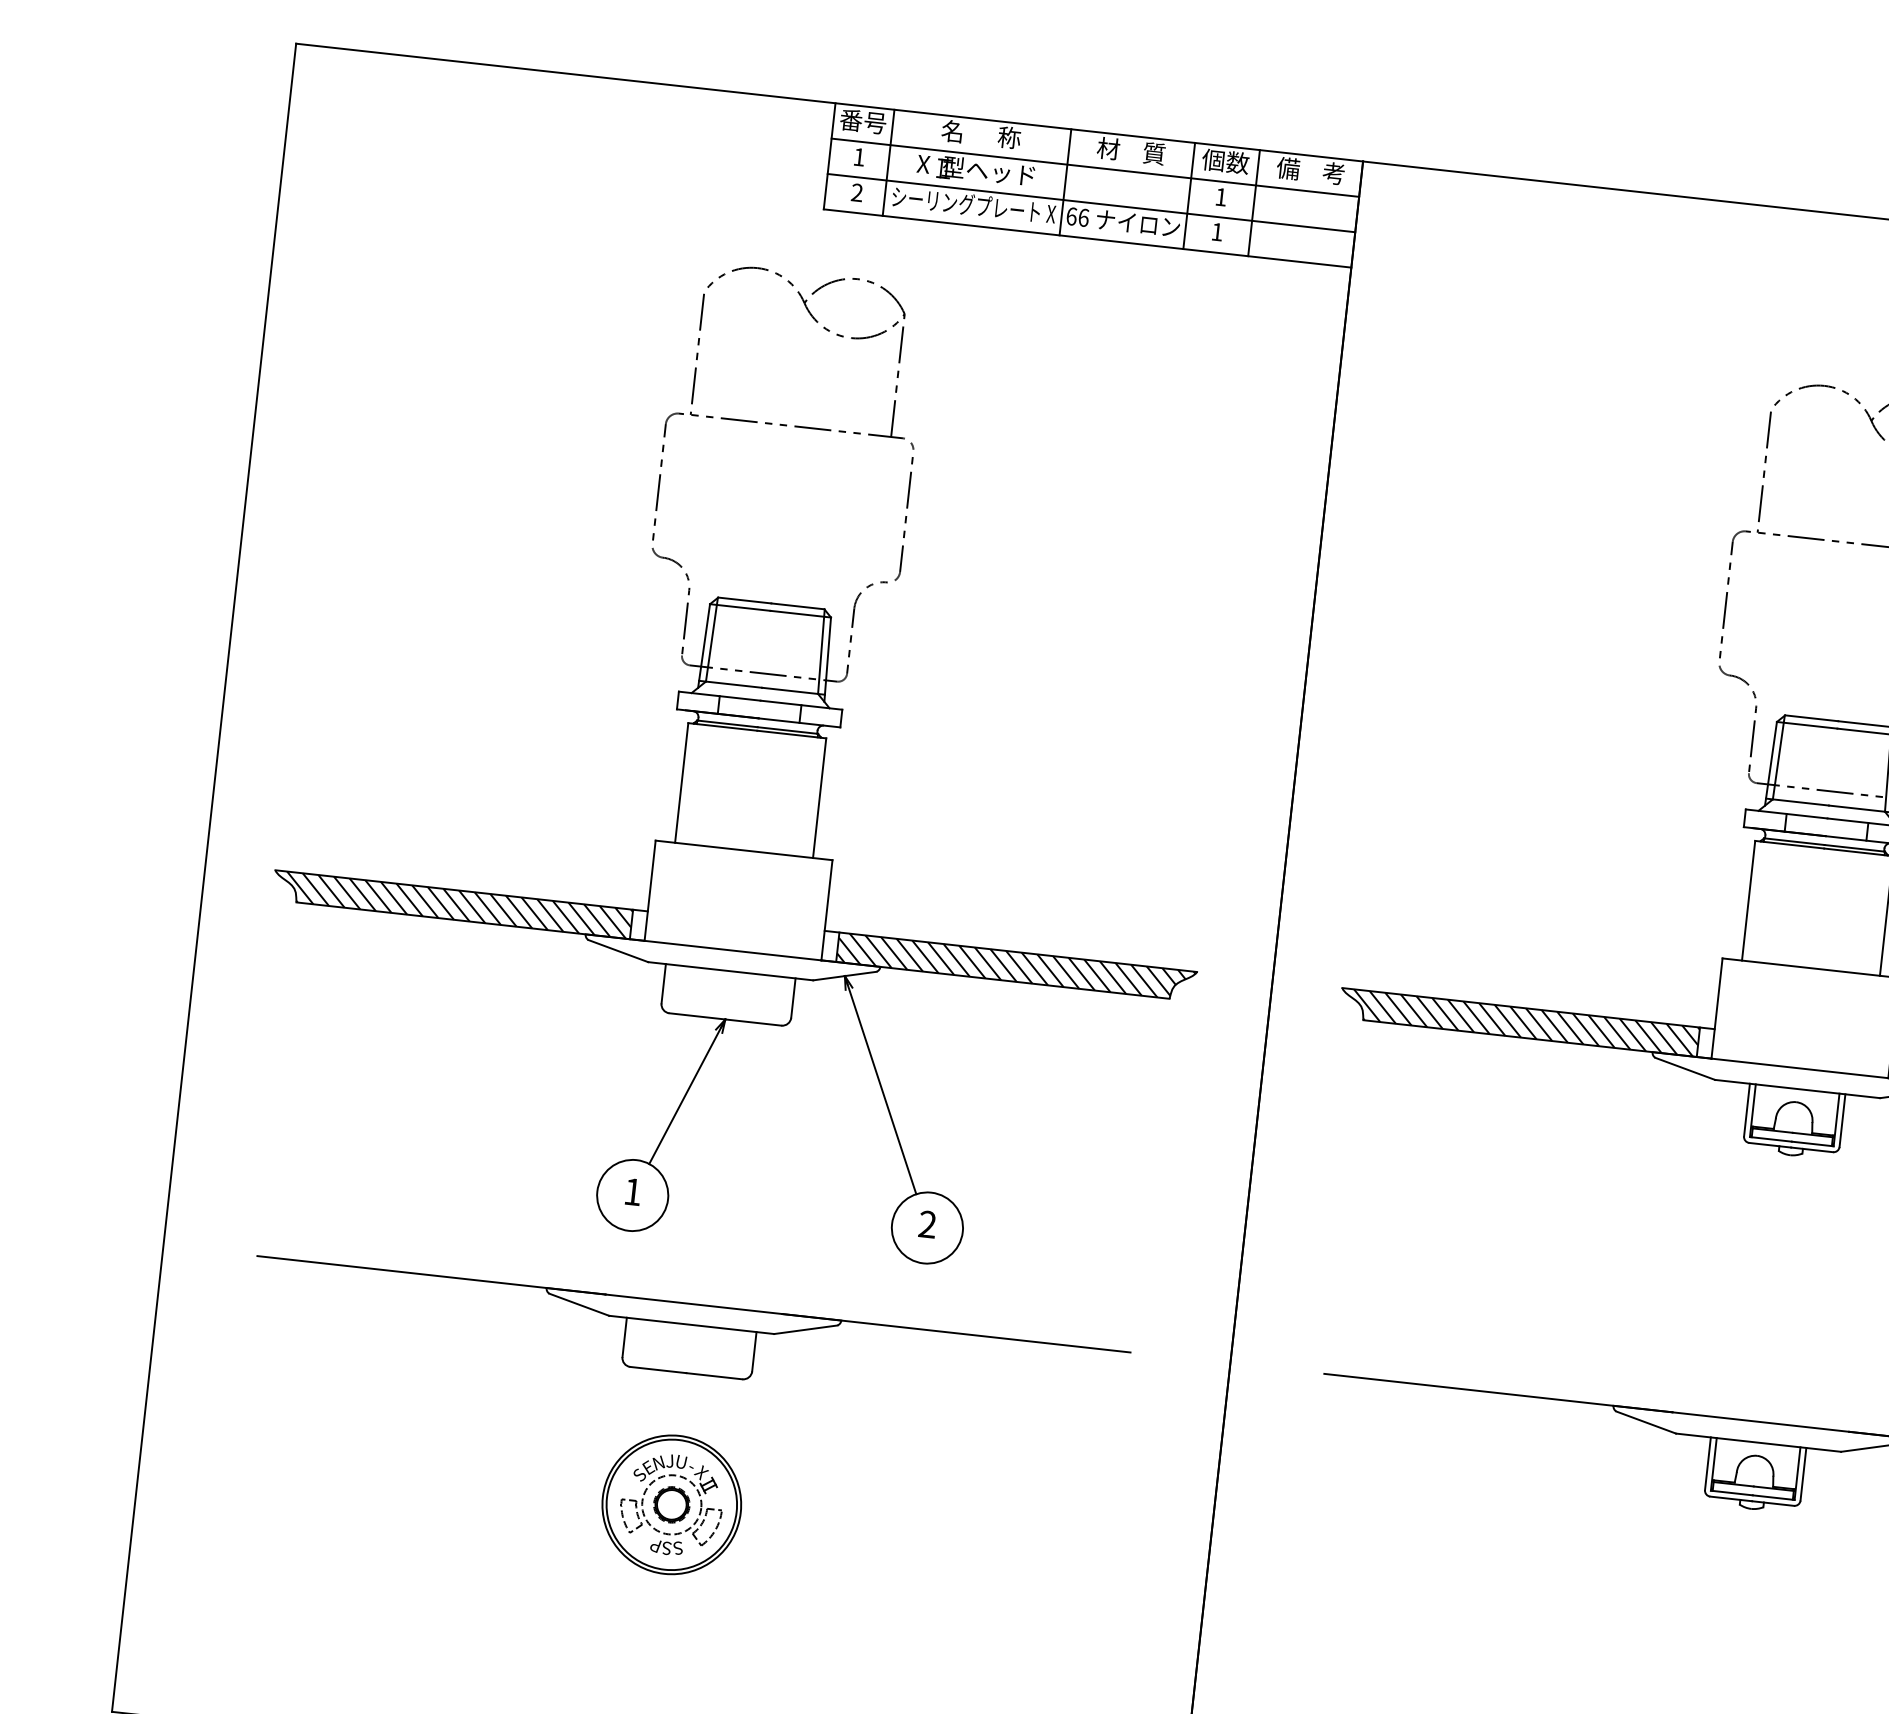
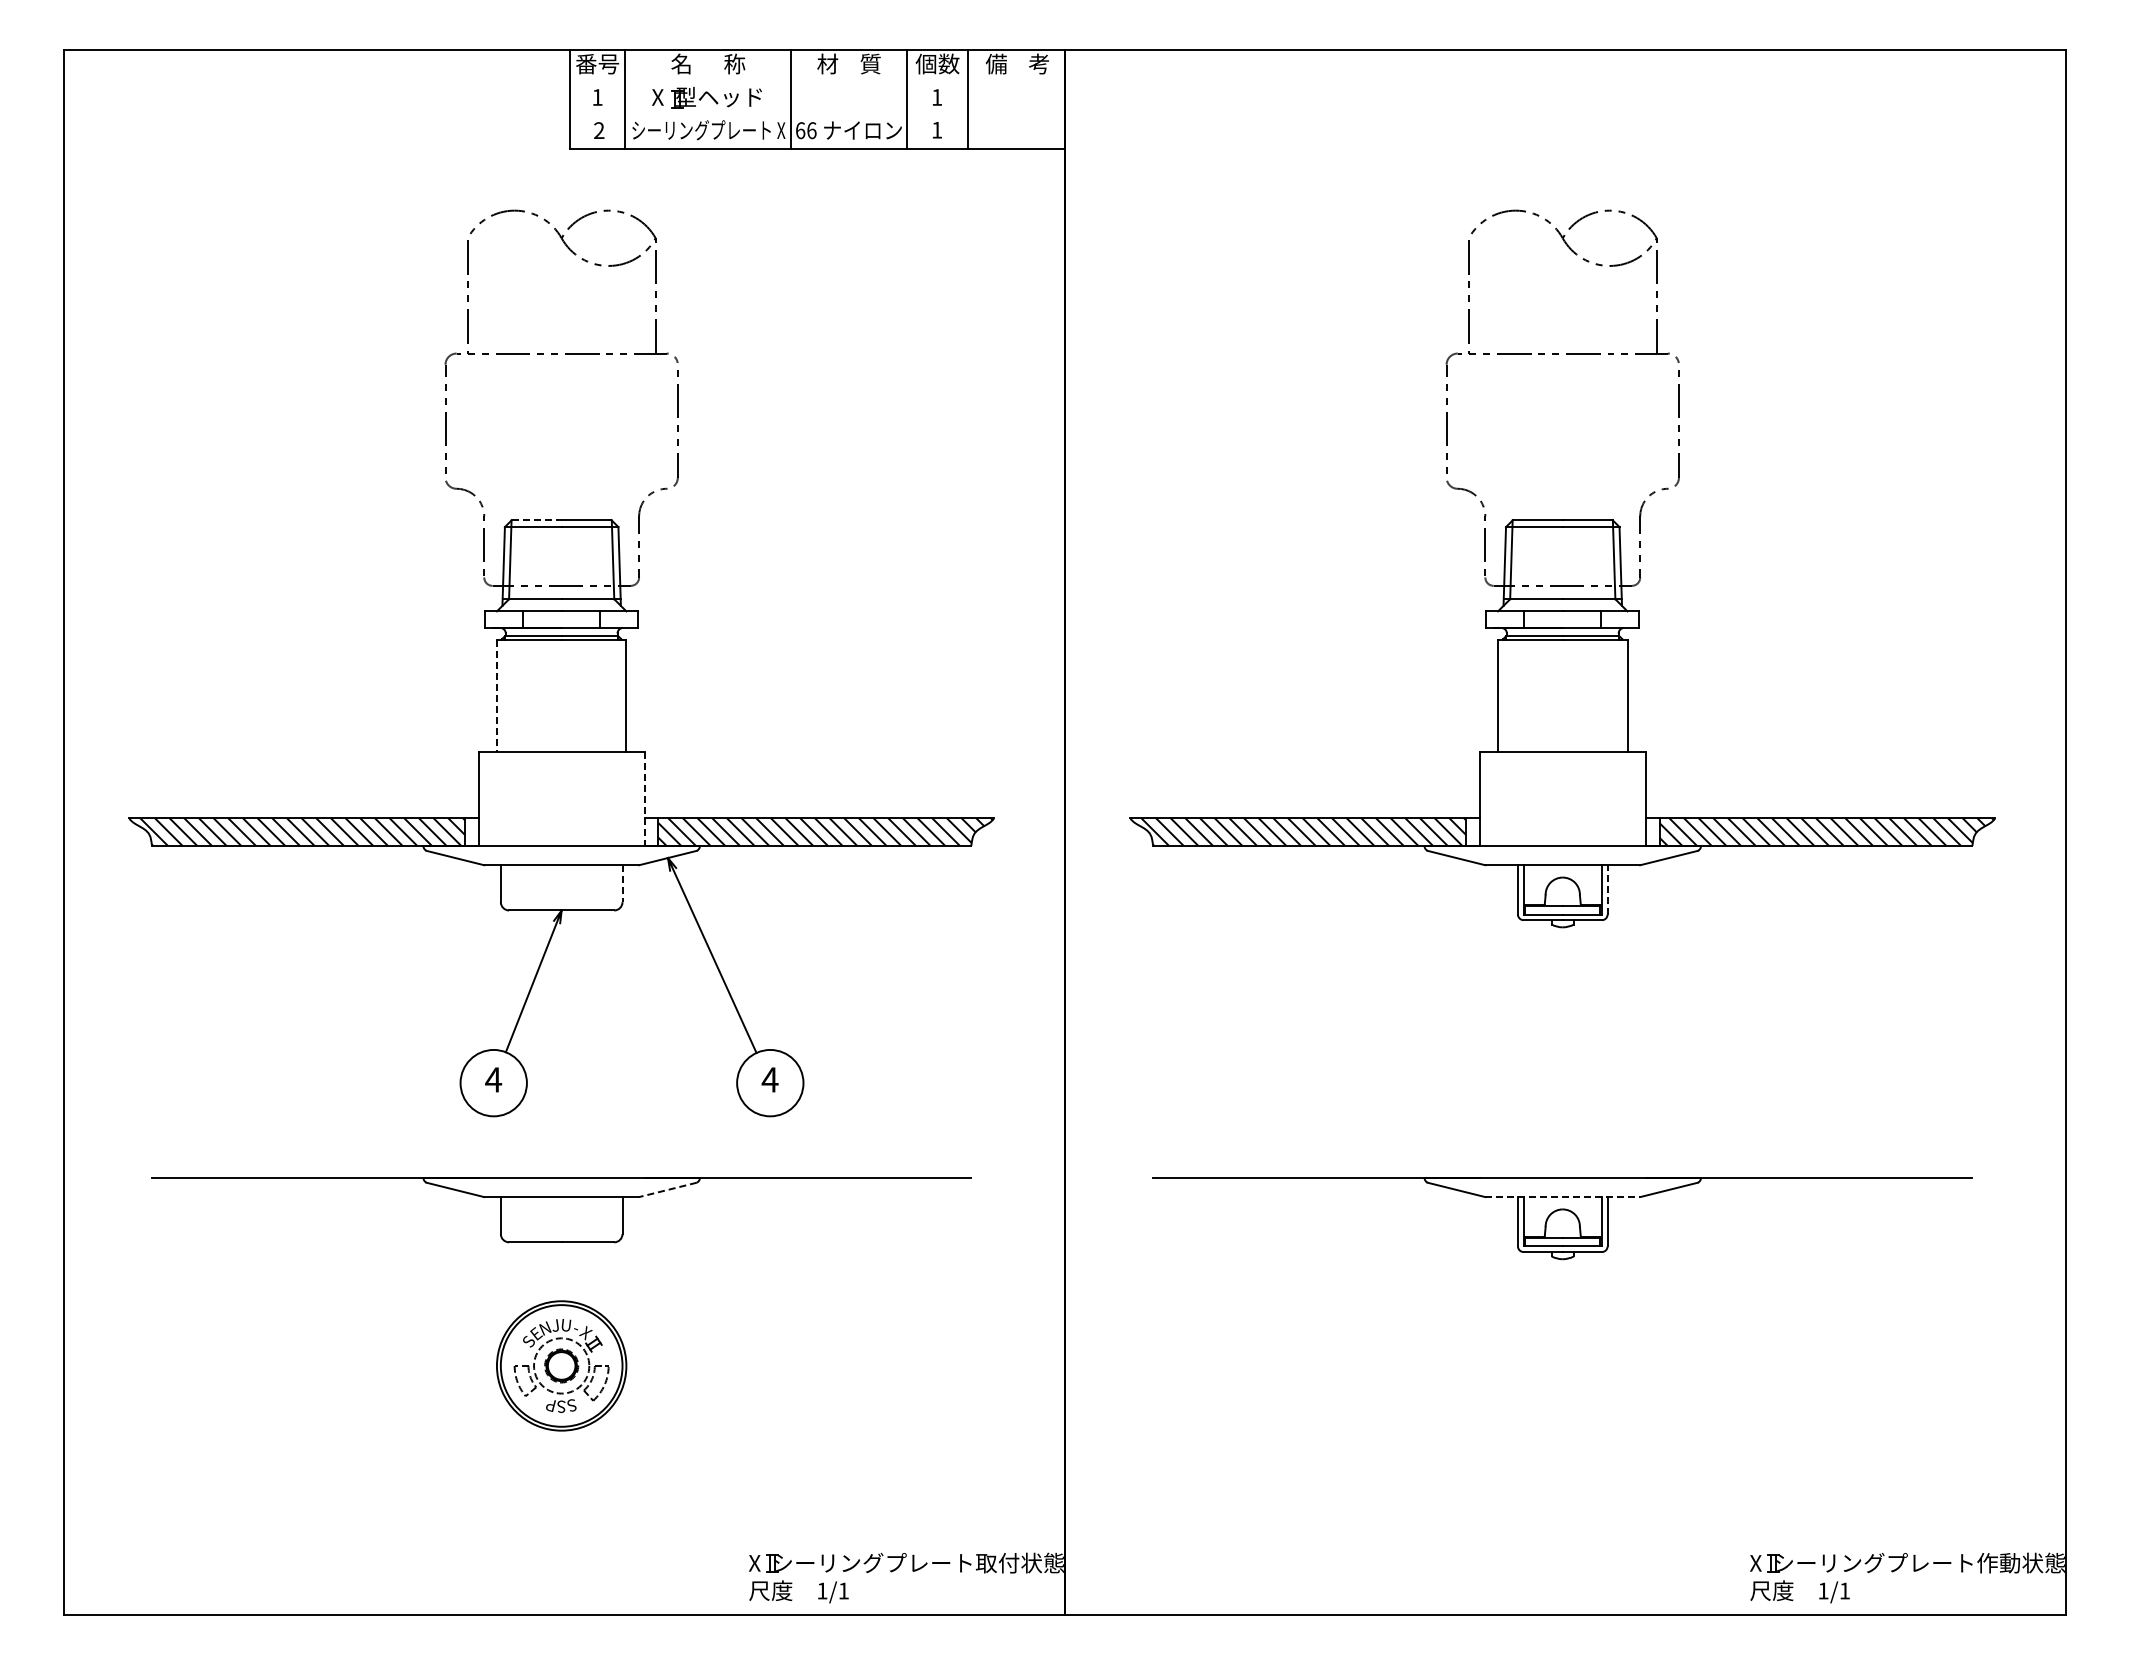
line: (1095, 168) -> (817, 83), removed
line: (1091, 203) -> (817, 116), removed
line: (744, 600) -> (536, 520), solid -> dashed
line: (681, 783) -> (496, 696), solid -> dashed
line: (826, 910) -> (644, 799), solid -> dashed
line: (793, 998) -> (622, 884), solid -> dashed
line: (1842, 1120) -> (1607, 889), solid -> dashed
text: (632, 1191) -> (493, 1079), 1 -> 4
text: (927, 1224) -> (769, 1079), 2 -> 4
line: (805, 1329) -> (667, 1189), solid -> dashed
line: (1759, 1443) -> (1563, 1197), solid -> dashed

